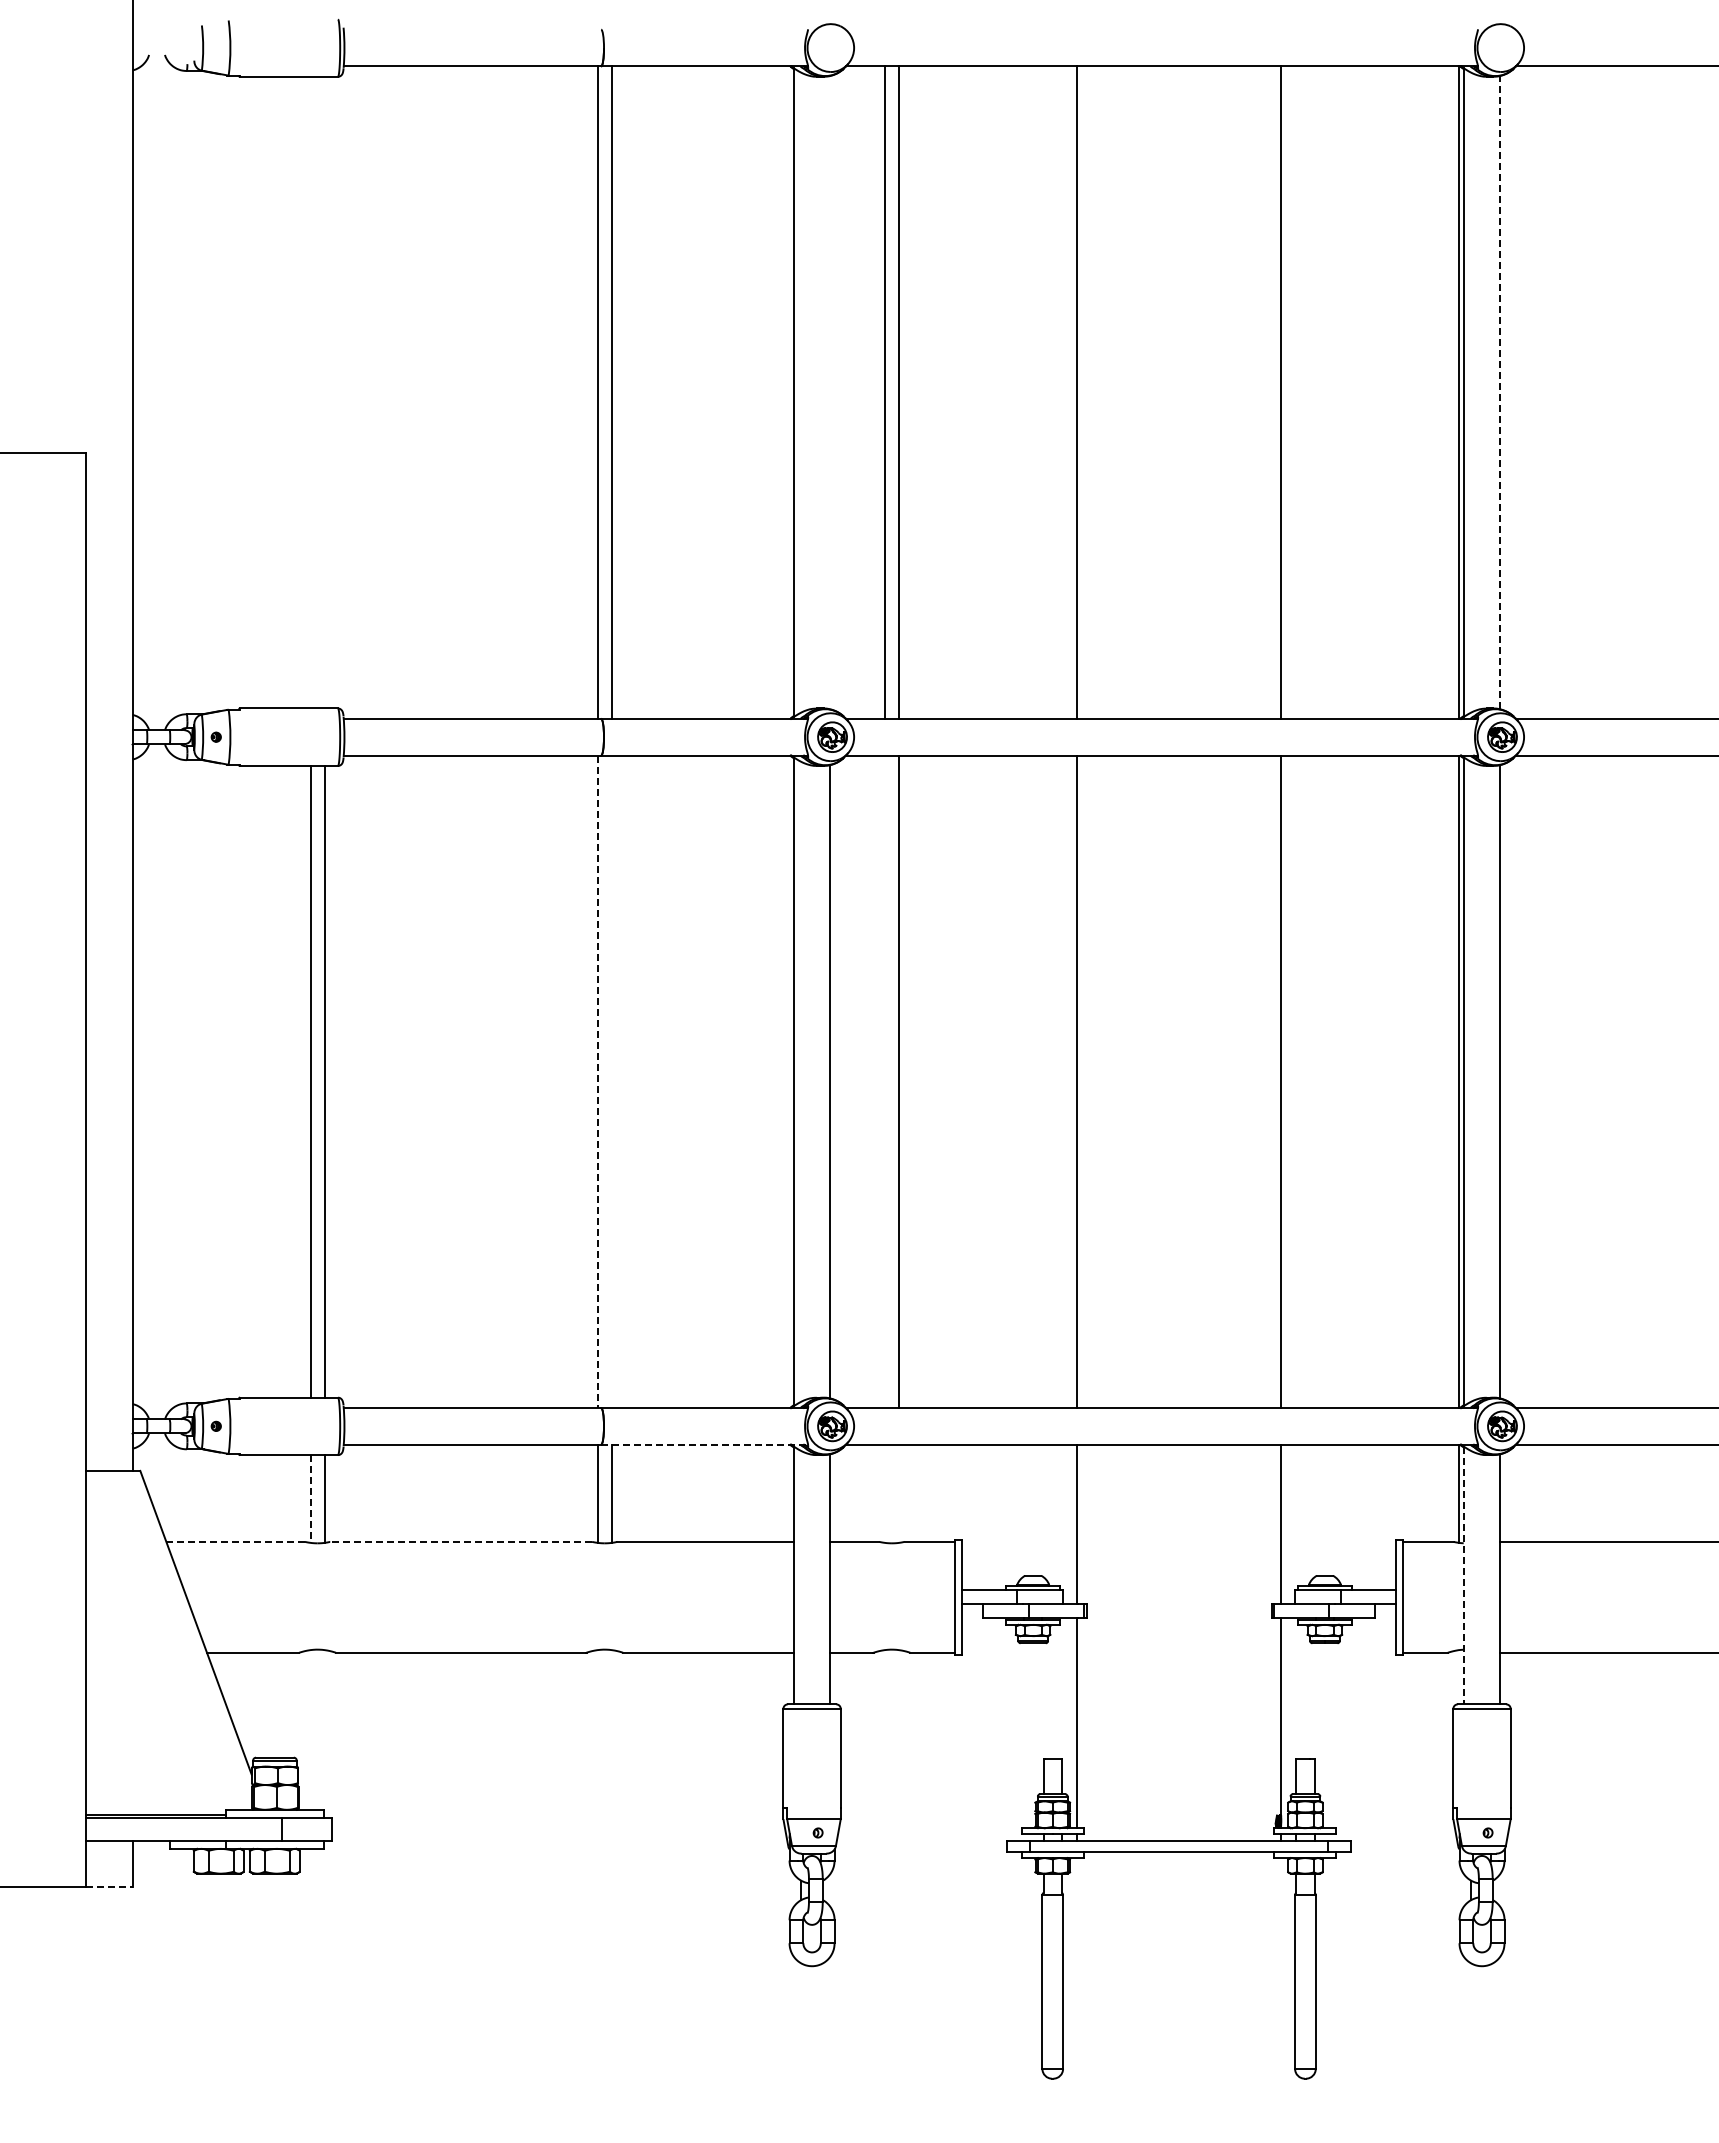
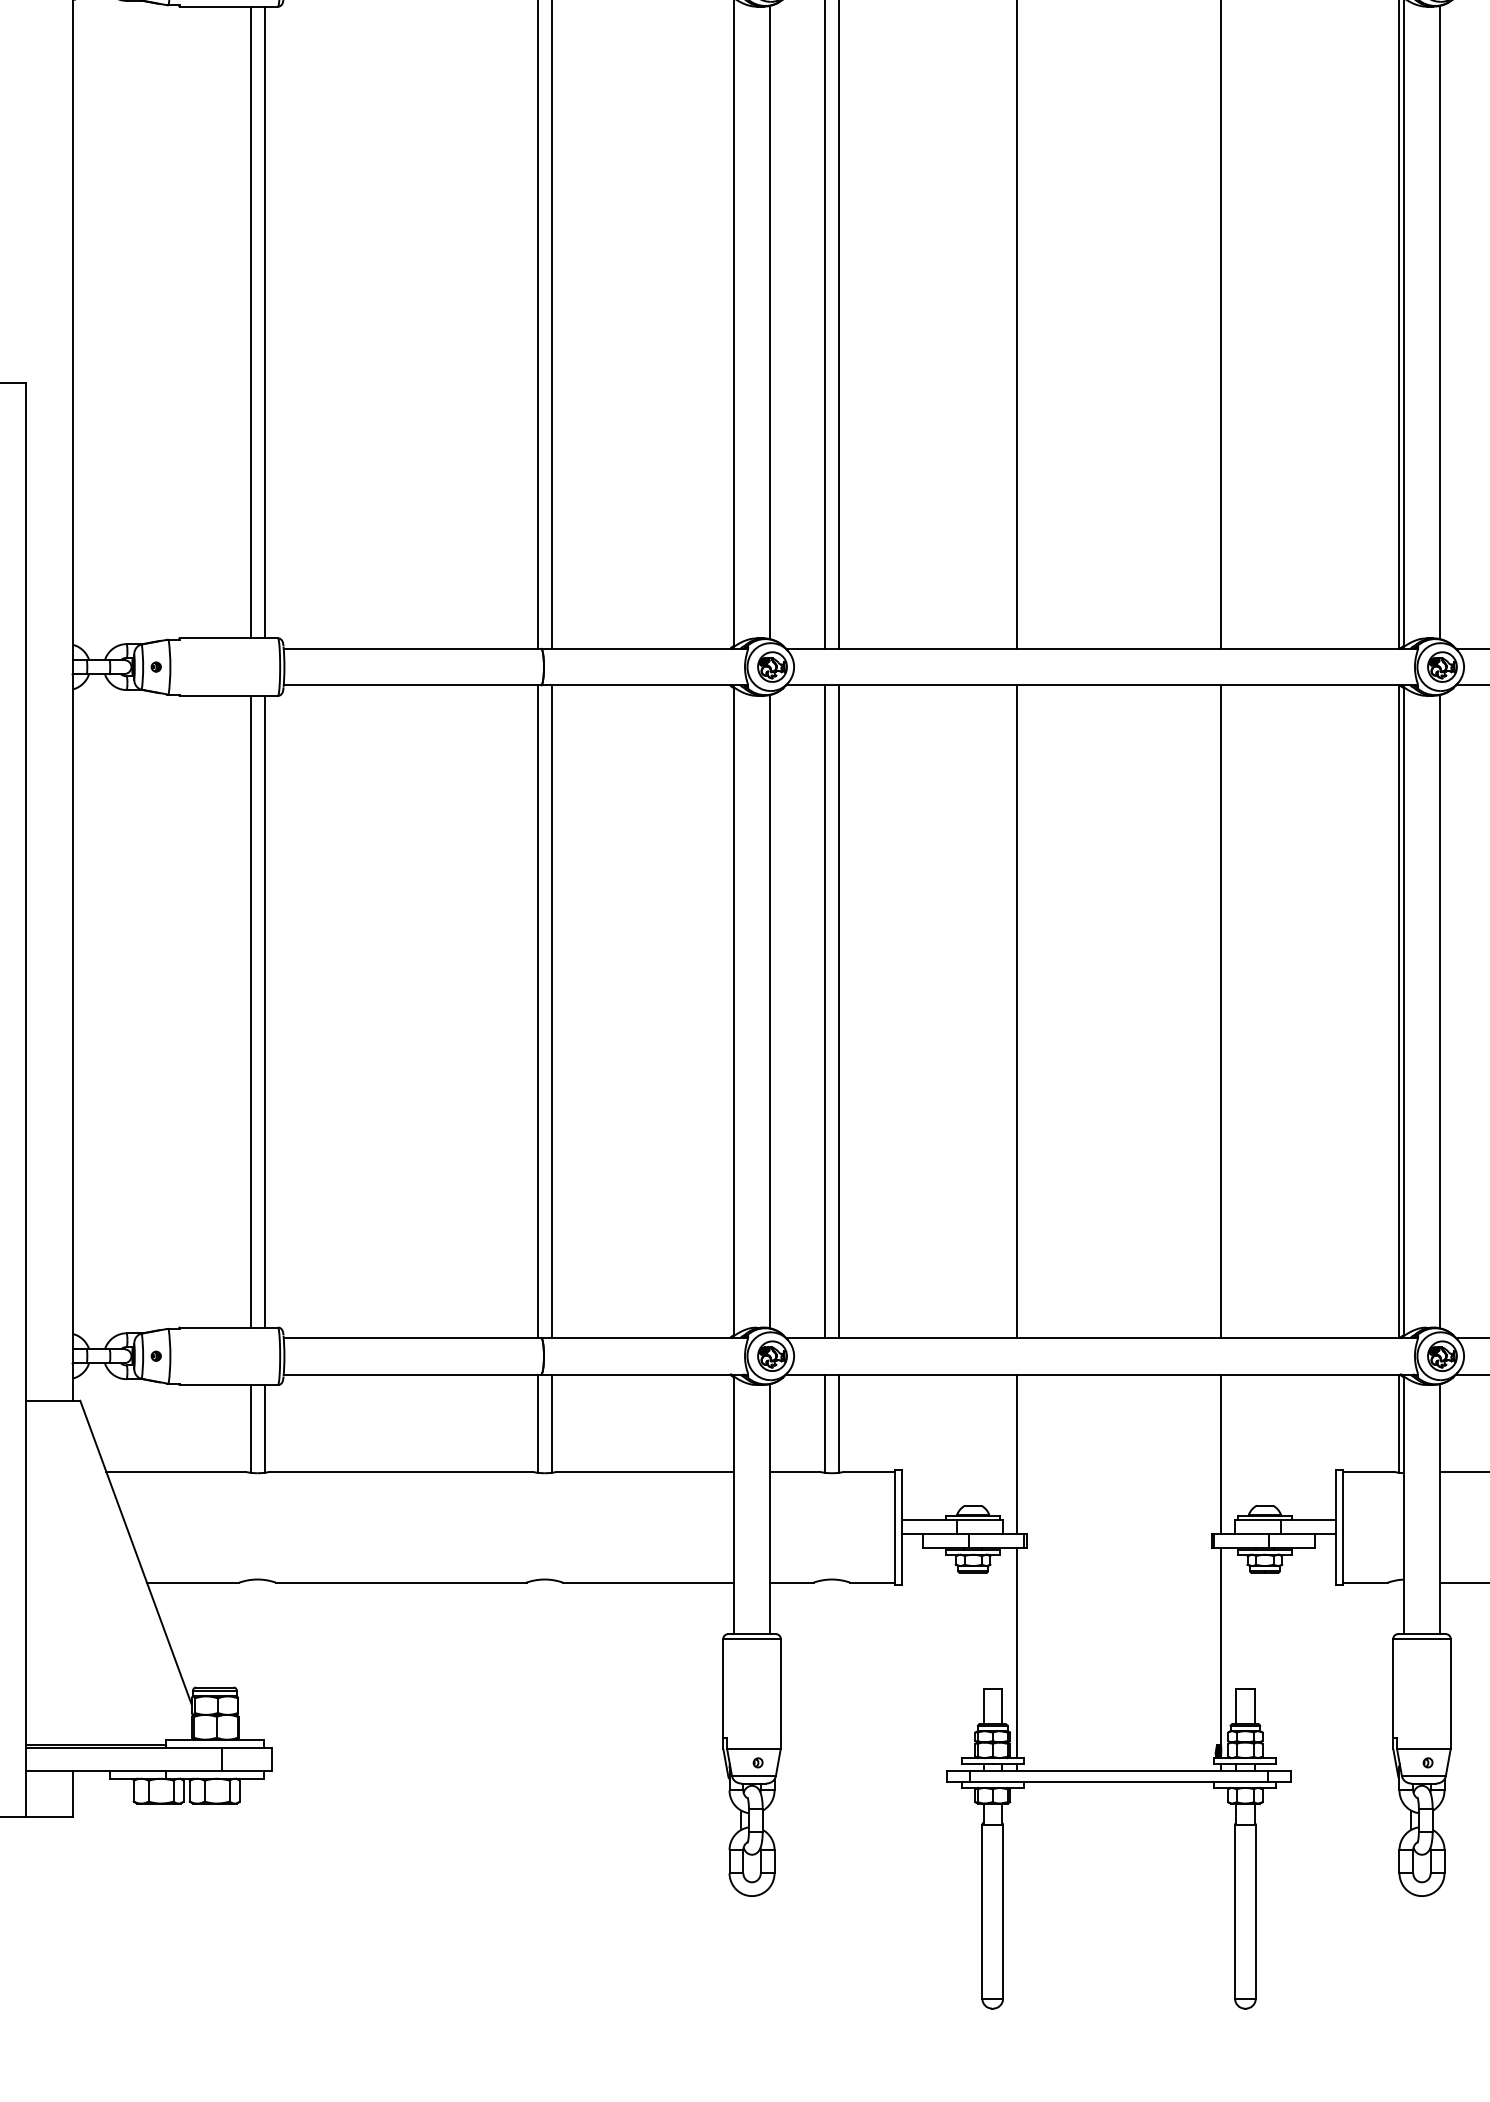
line: (310, 392) -> (250, 322), added
line: (324, 392) -> (264, 322), added
line: (830, 392) -> (770, 322), added
line: (1500, 392) -> (1440, 322), dashed -> solid
line: (611, 1081) -> (551, 1011), added
line: (885, 1081) -> (825, 1011), added
line: (597, 1082) -> (537, 1012), dashed -> solid
line: (704, 1444) -> (644, 1374), dashed -> solid
line: (885, 1493) -> (825, 1423), added
line: (898, 1493) -> (838, 1423), added
line: (310, 1498) -> (250, 1428), dashed -> solid
line: (235, 1541) -> (175, 1471), dashed -> solid
line: (461, 1541) -> (401, 1471), dashed -> solid
line: (1463, 1575) -> (1403, 1505), dashed -> solid
line: (109, 1886) -> (49, 1816), dashed -> solid

